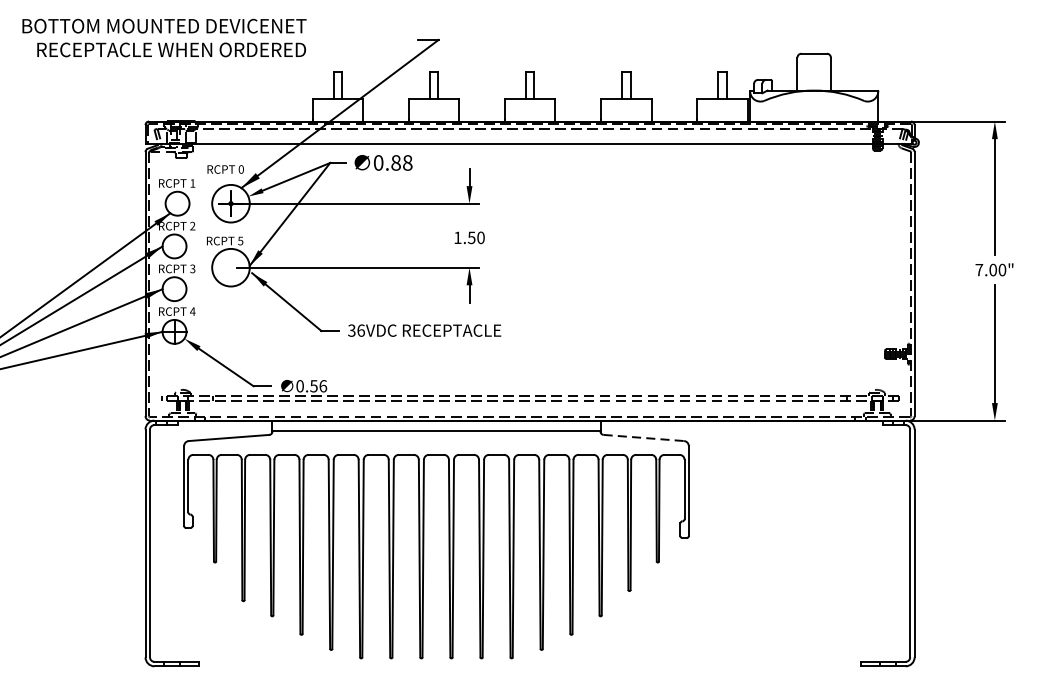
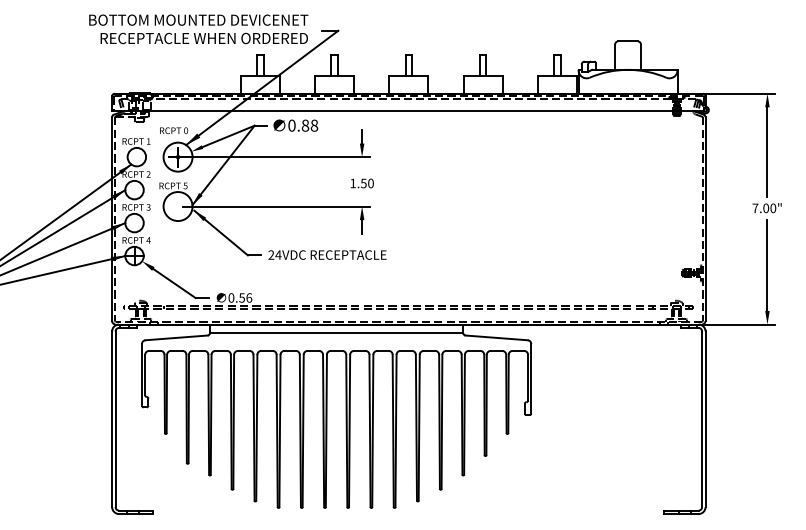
text: (164, 38) -> (198, 29), moved
text: (355, 329) -> (274, 254), 36VDC -> 24VDC
line: (644, 437) -> (497, 337), dashed -> solid

